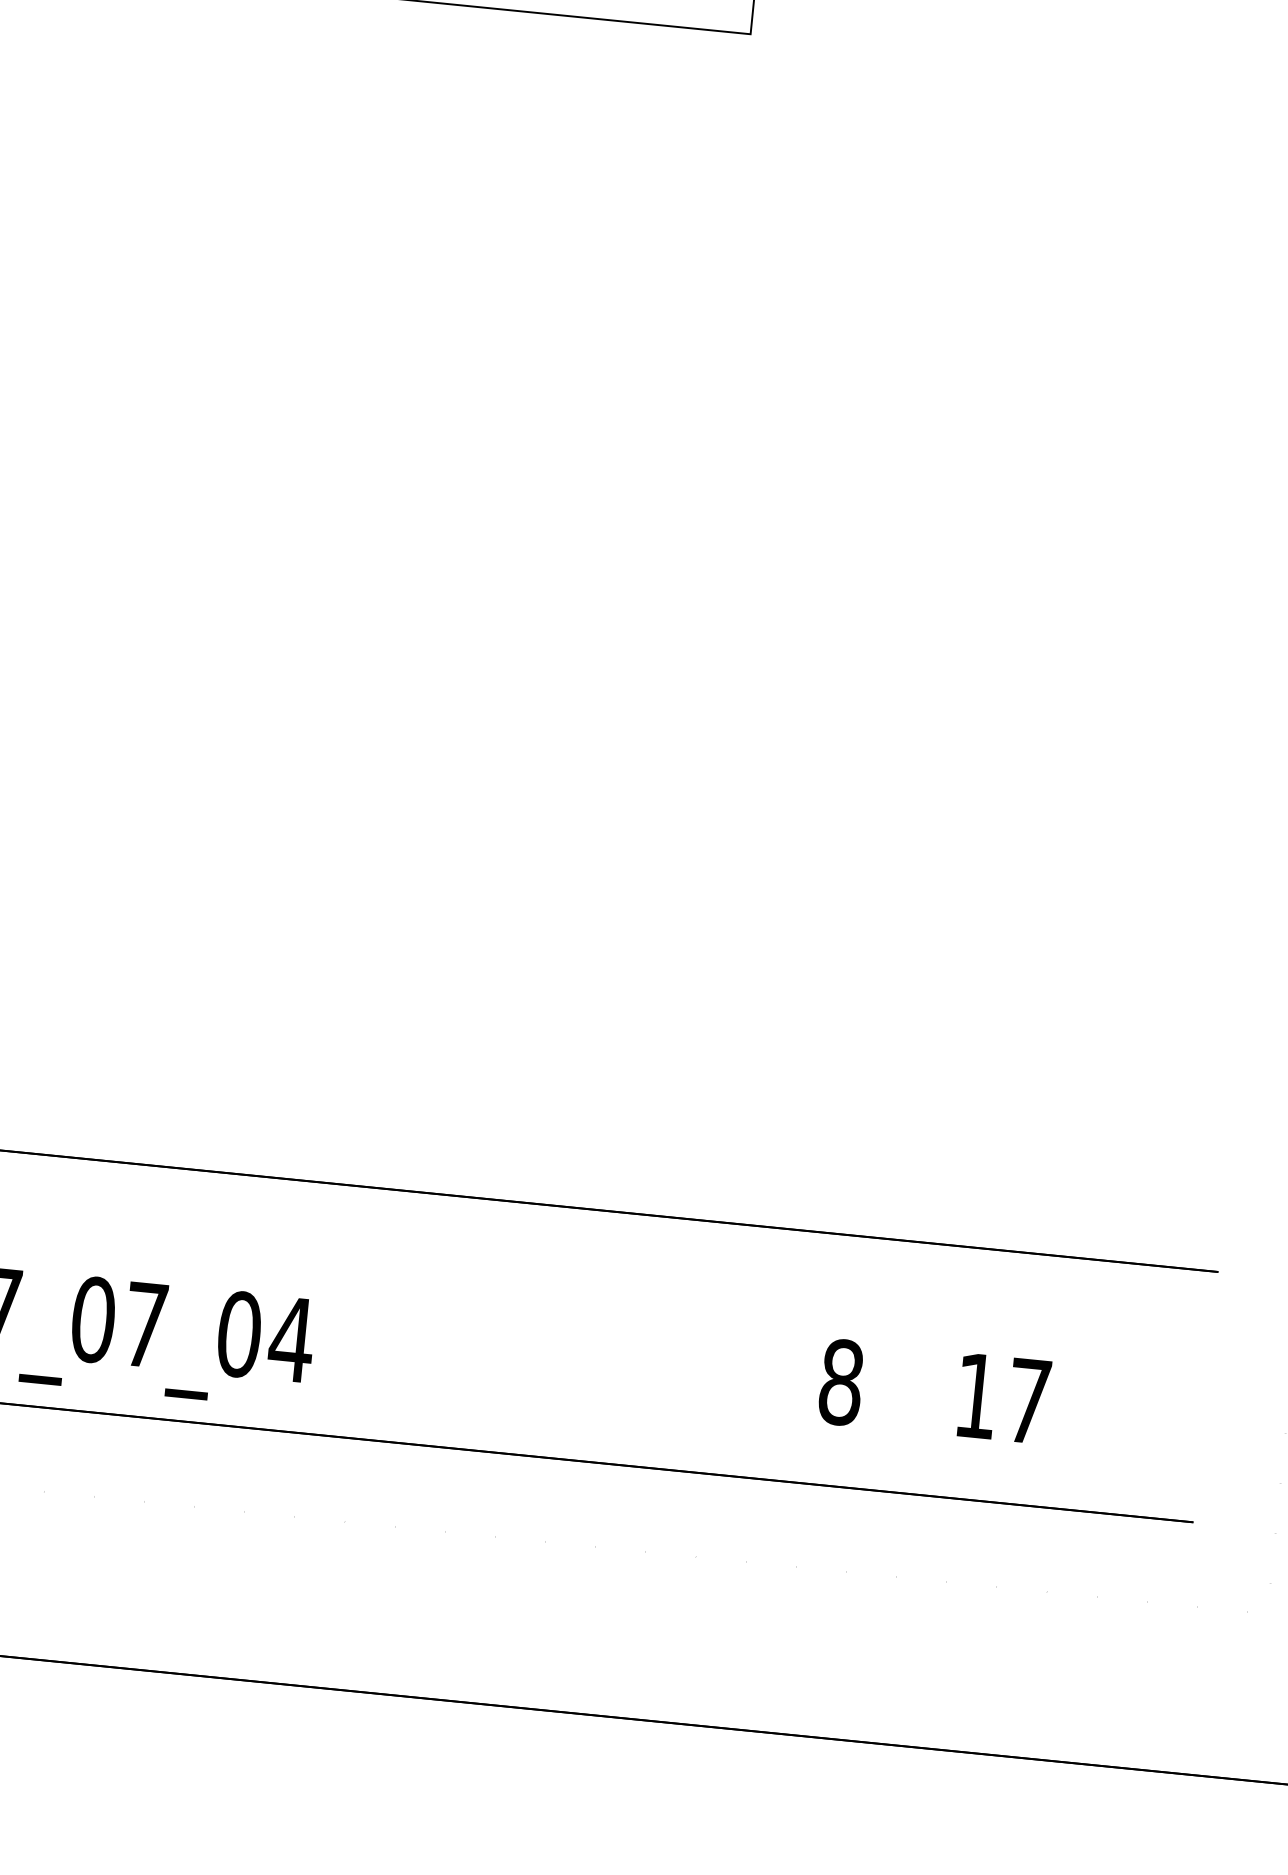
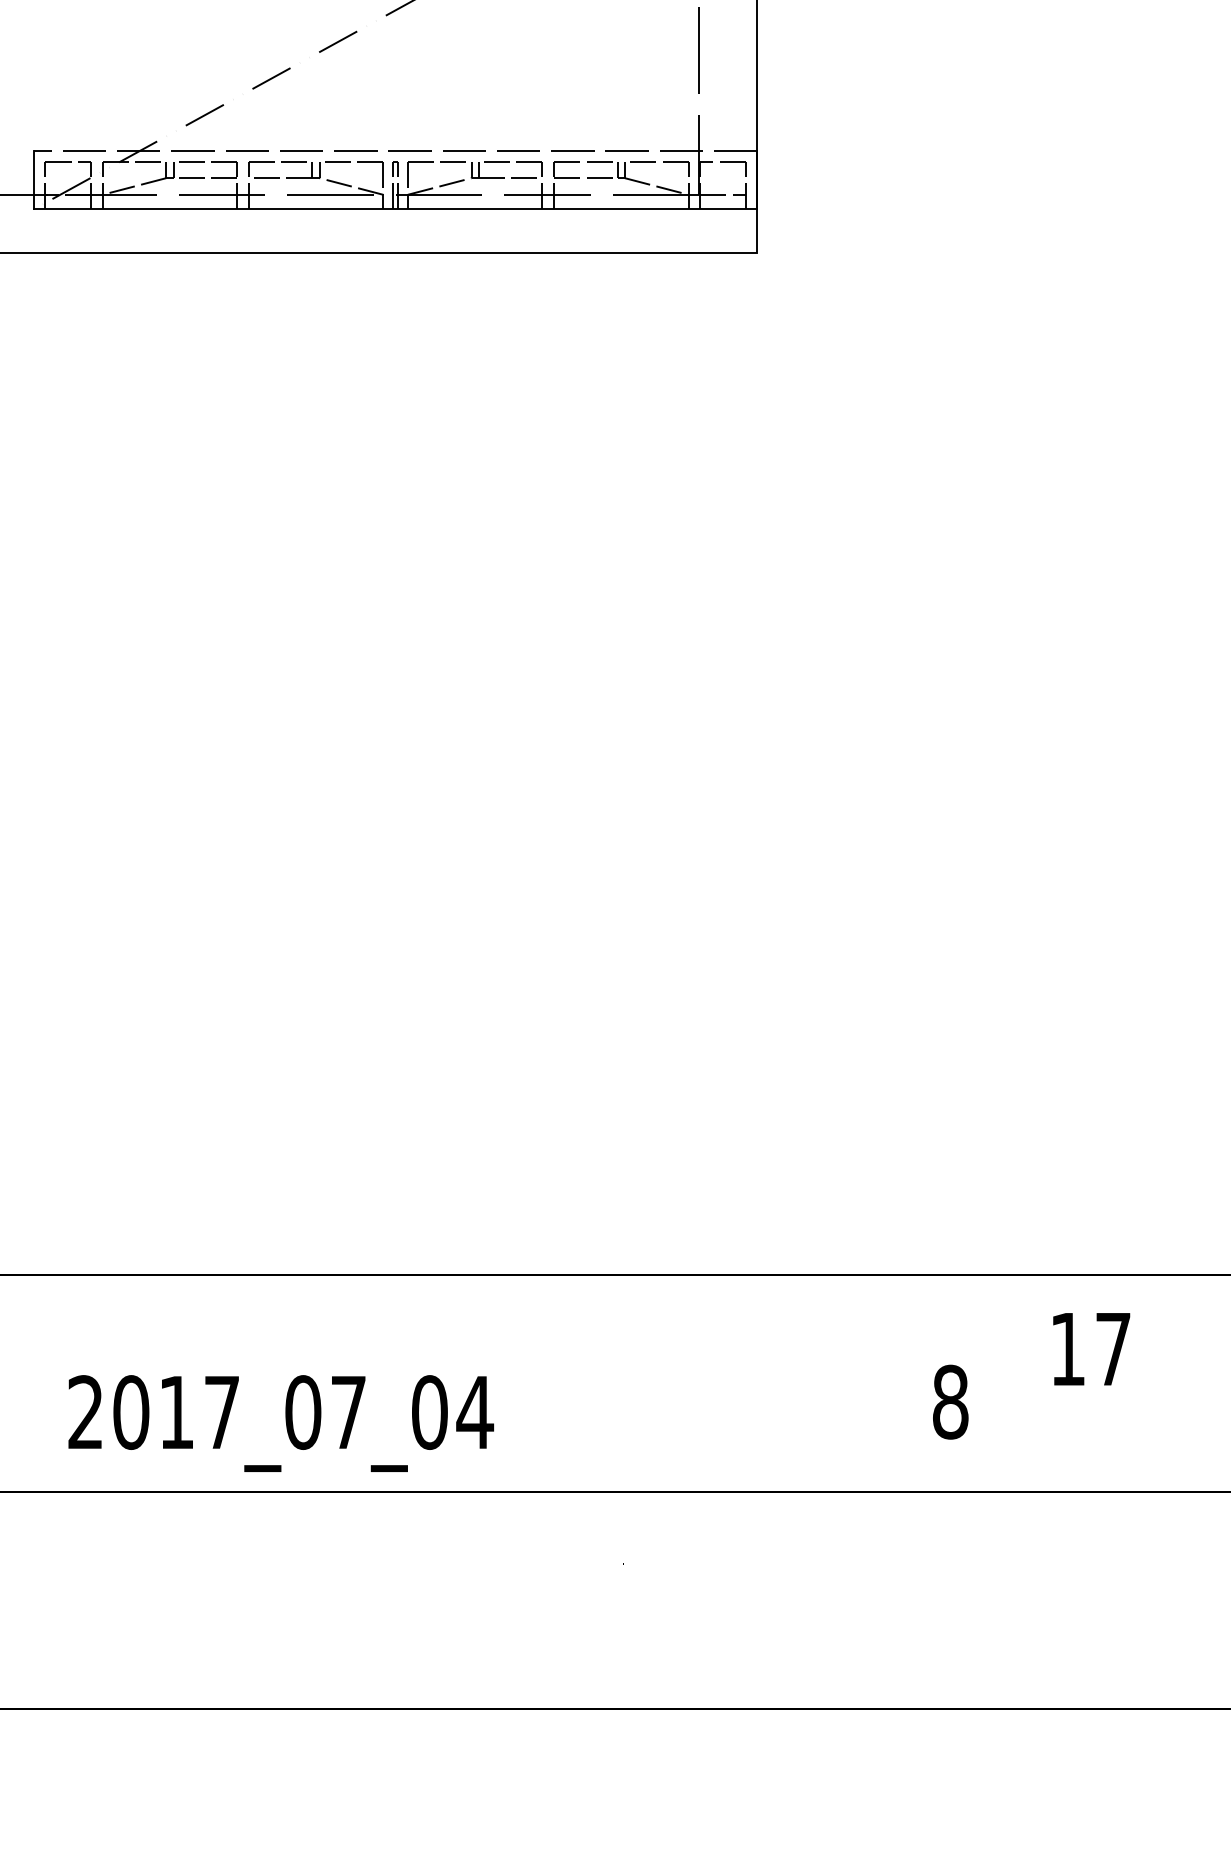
text: (1003, 1399) -> (1091, 1349), moved

